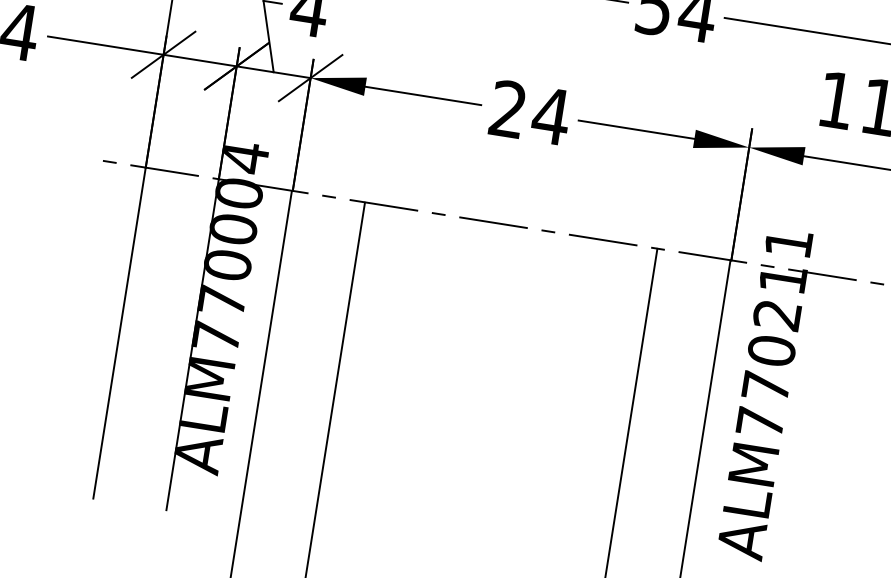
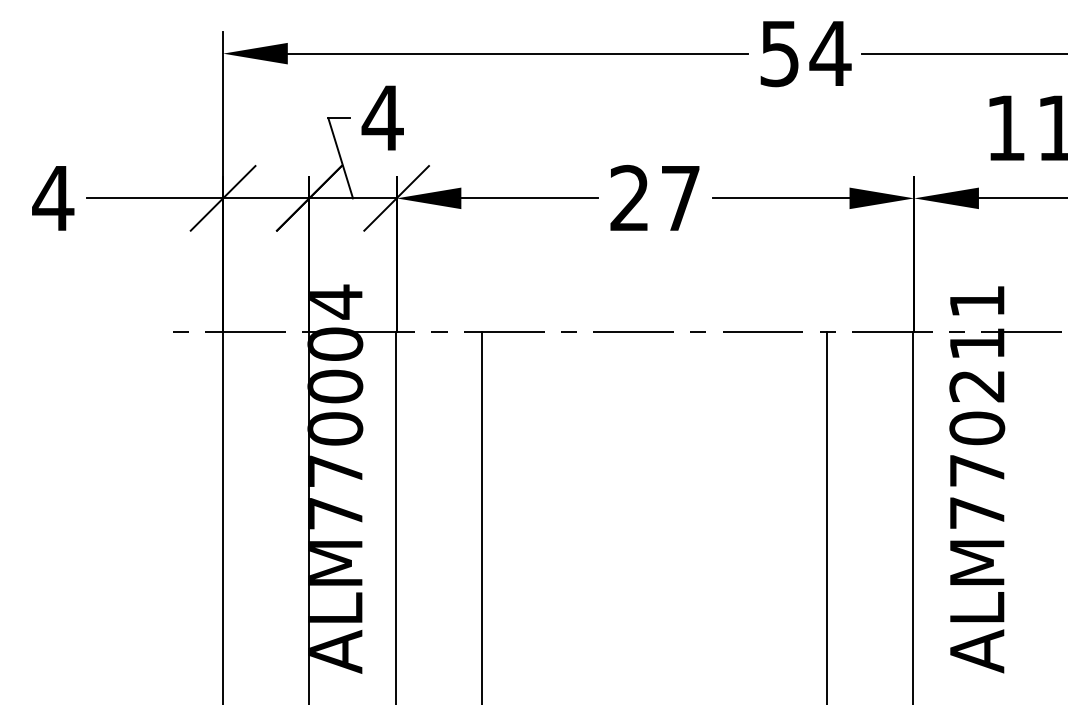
text: (551, 116) -> (680, 198), 24 -> 27

